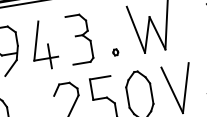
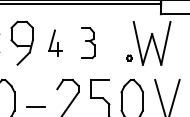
part: (80, 38) -> (88, 42), size x0.7
part: (43, 45) -> (55, 43), size x0.6
part: (115, 51) -> (129, 57), moved

